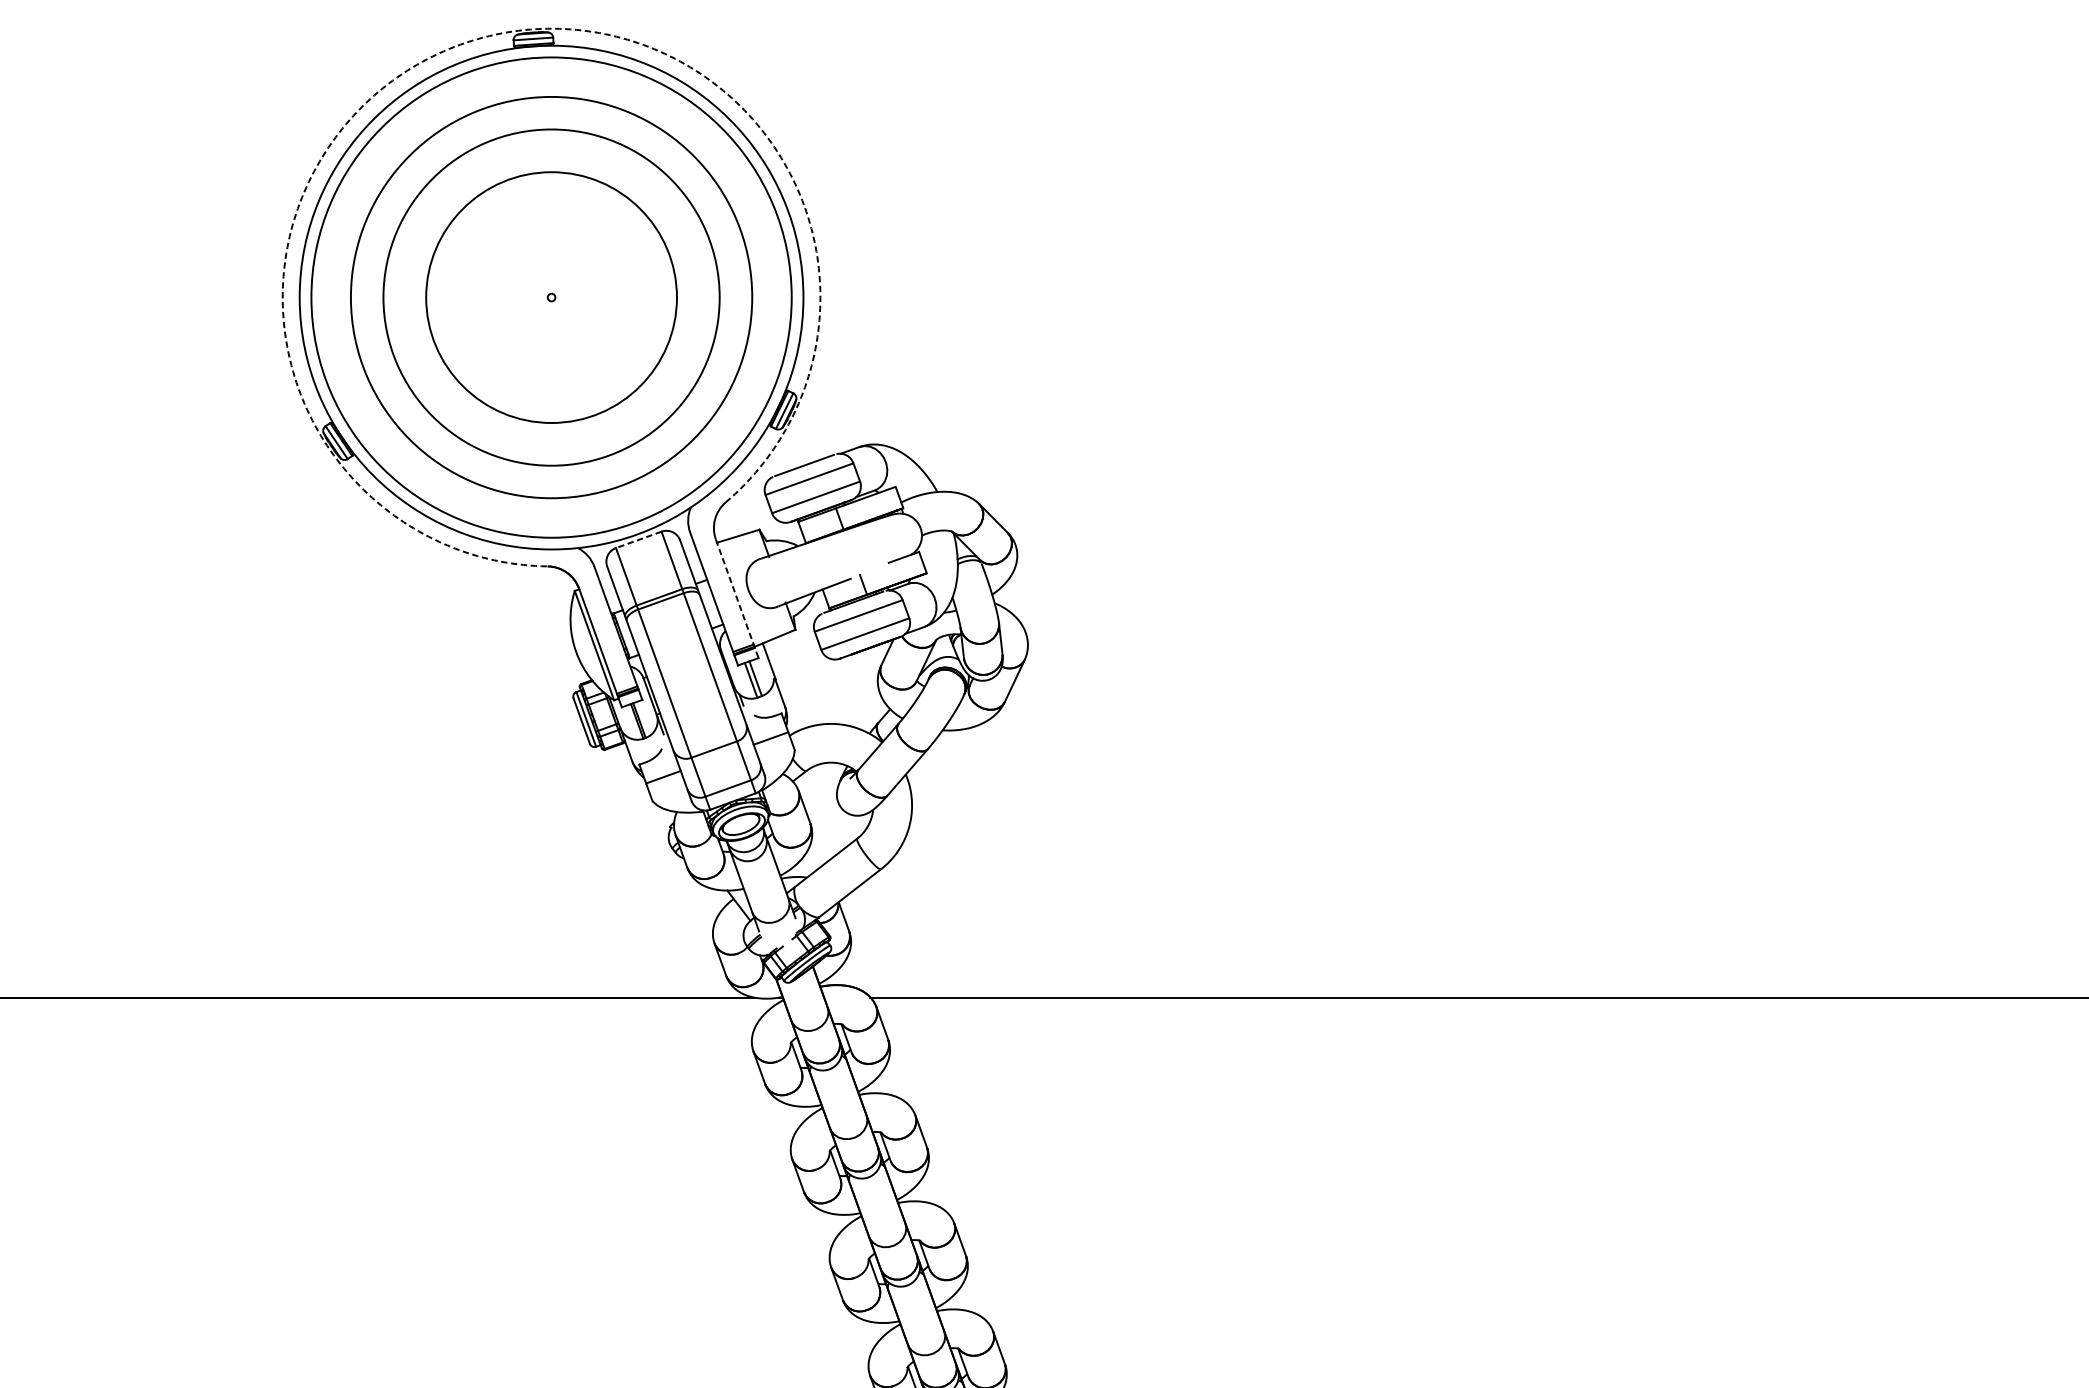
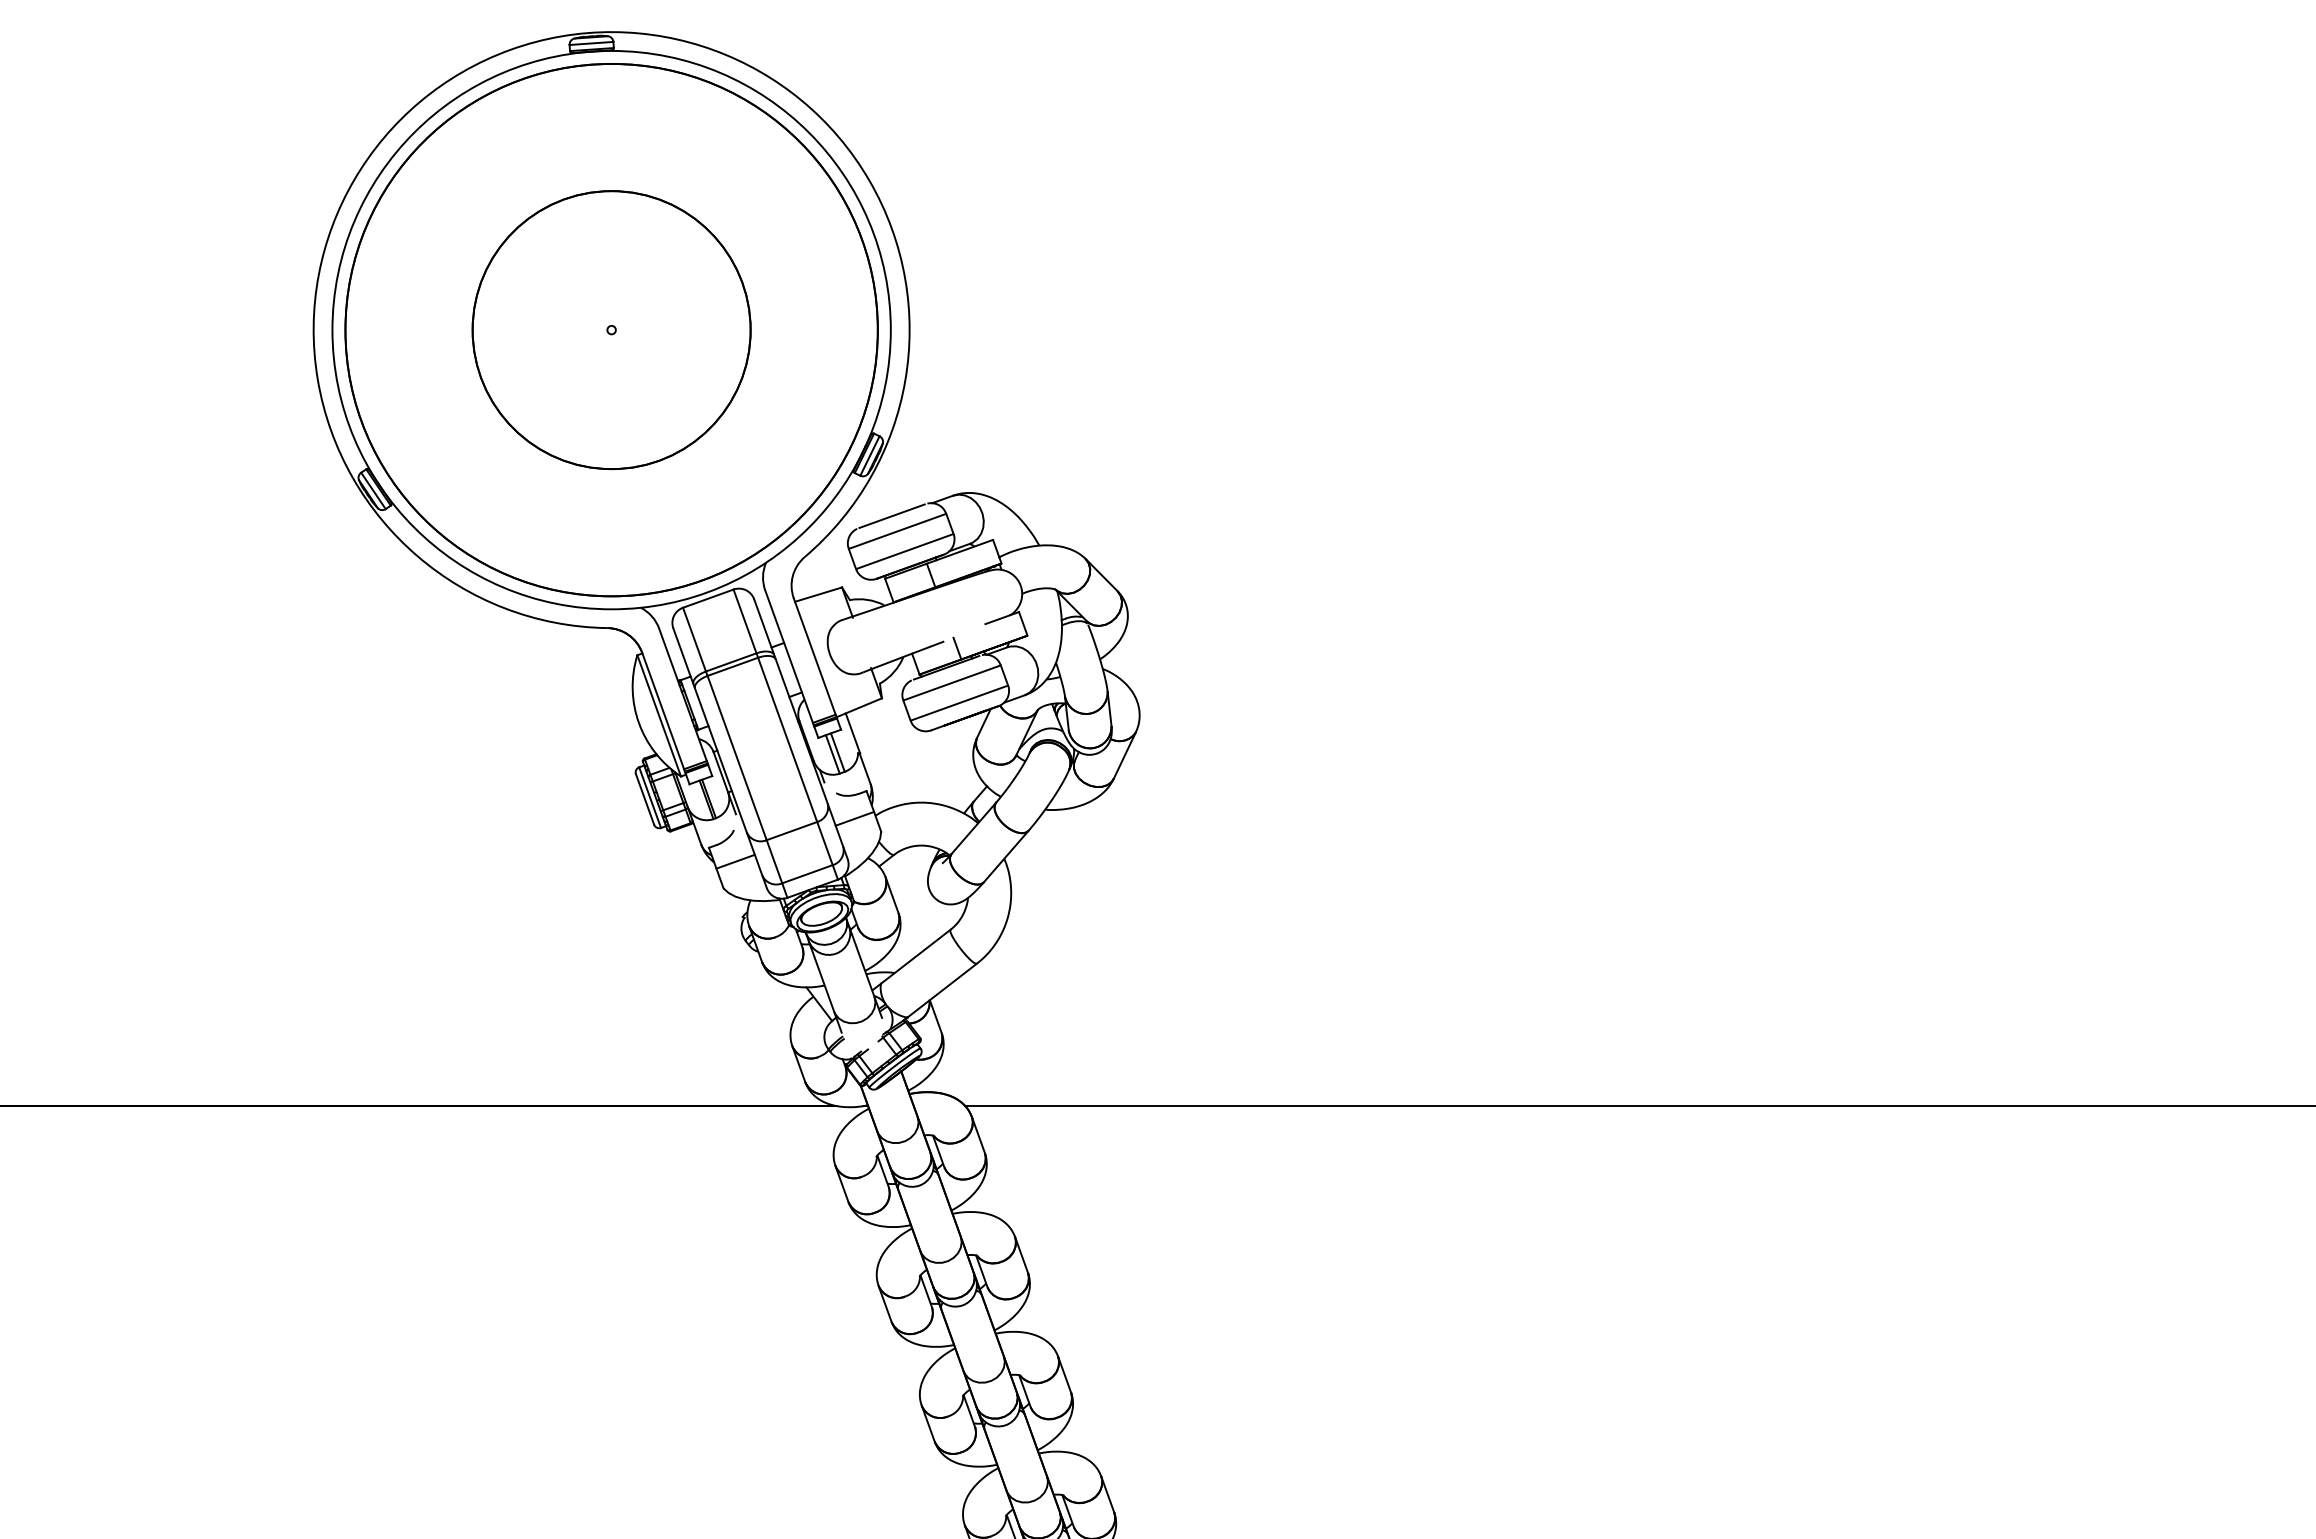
arc: (460, 44) -> (510, 49), dashed -> solid
circle: (551, 297) -> (611, 329), size x1.43
circle: (551, 297) -> (611, 330), size x0.62
line: (638, 539) -> (708, 598), dashed -> solid
line: (737, 599) -> (817, 664), dashed -> solid

